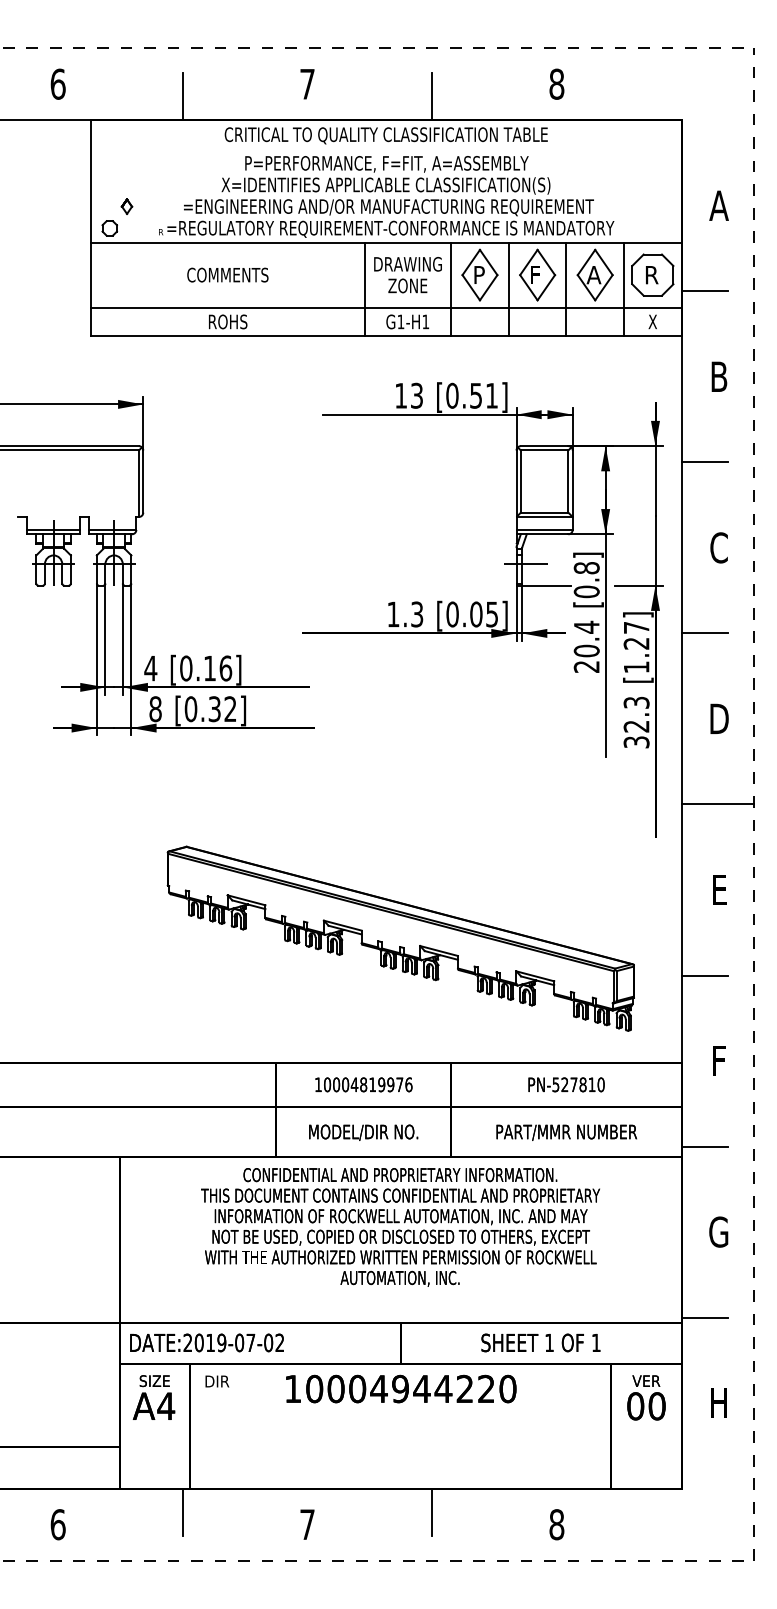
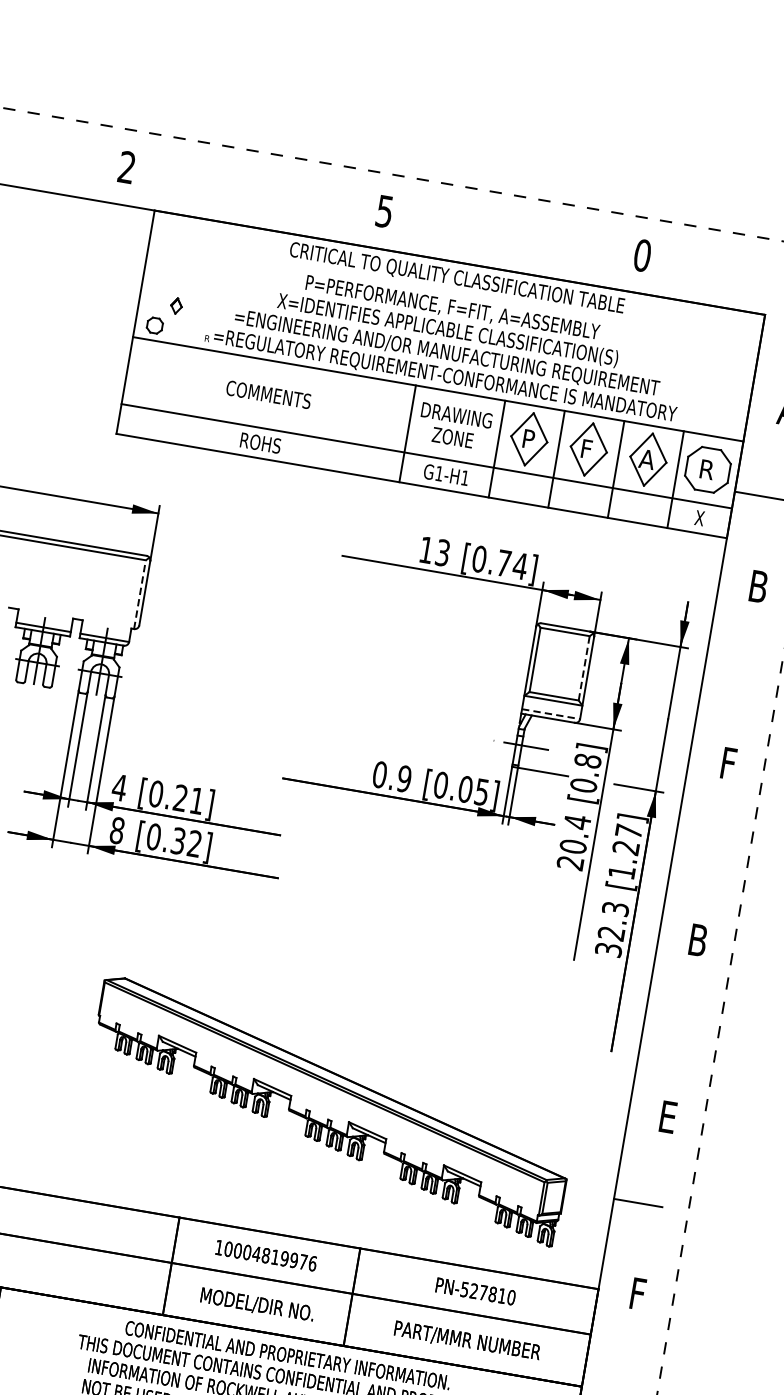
text: (57, 83) -> (126, 166), 6 -> 2
text: (307, 84) -> (384, 211), 7 -> 5
text: (556, 84) -> (642, 255), 8 -> 0
line: (182, 96) -> (253, 202), removed
line: (432, 96) -> (511, 246), removed
text: (484, 395) -> (512, 564), [0.51] -> [0.74]
line: (704, 462) -> (728, 672), removed
line: (568, 481) -> (584, 668), solid -> dashed
line: (138, 483) -> (139, 594), solid -> dashed
line: (545, 529) -> (552, 713), solid -> dashed
text: (718, 547) -> (727, 762), C -> F
text: (405, 614) -> (392, 776), 1.3 -> 0.9
line: (704, 633) -> (698, 849), removed
text: (218, 668) -> (189, 799), [0.16] -> [0.21]
text: (719, 718) -> (698, 939), D -> B
line: (717, 804) -> (681, 1028), removed
line: (704, 1146) -> (607, 1379), removed

